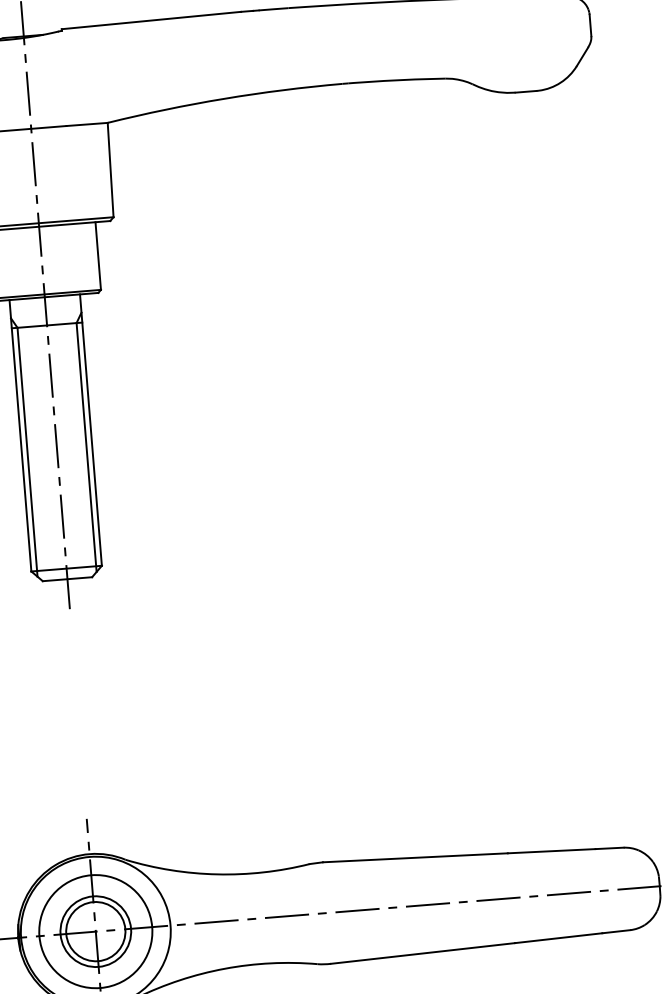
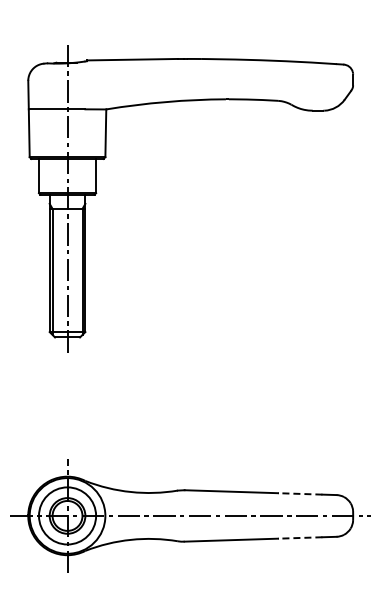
line: (550, 850) -> (299, 493), solid -> dashed
line: (557, 937) -> (299, 537), solid -> dashed

